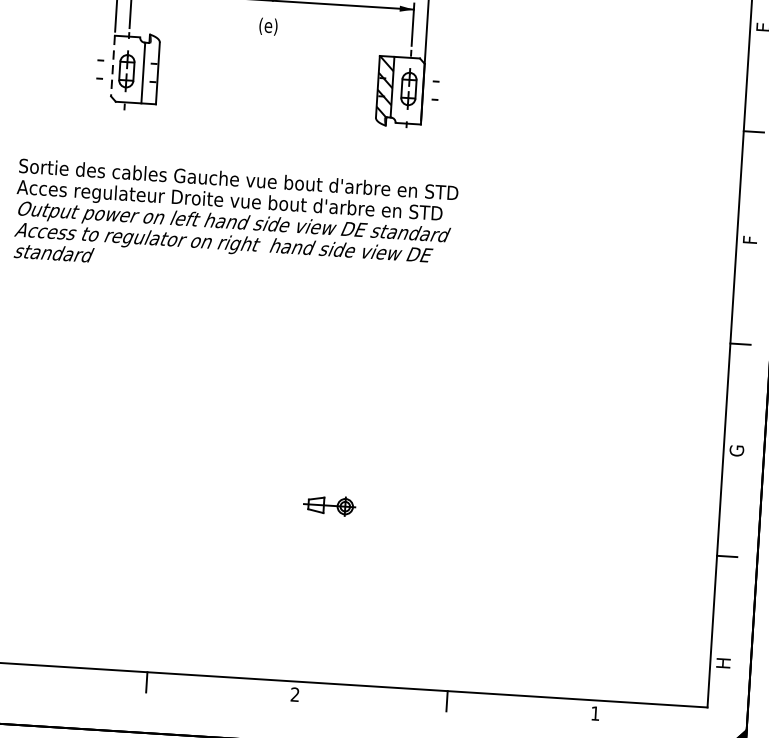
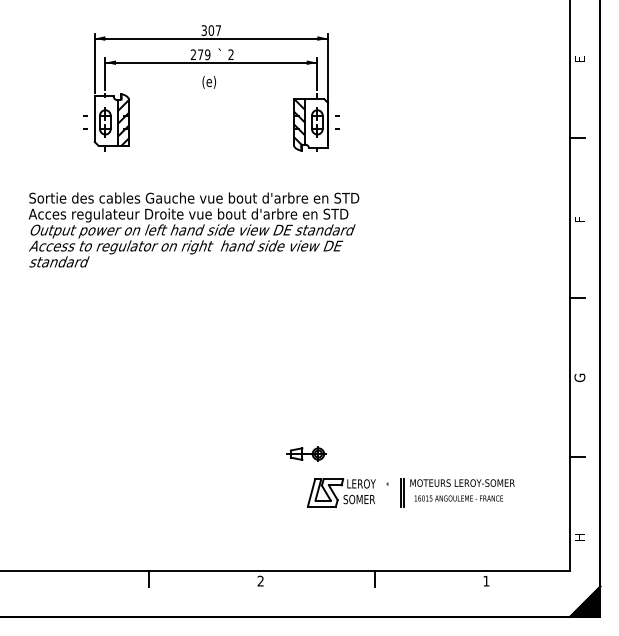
line: (112, 66) -> (94, 119), dashed -> solid
hatch: (149, 68) -> (122, 119), added
part: (329, 504) -> (306, 453), moved
part: (501, 589) -> (410, 492), added

